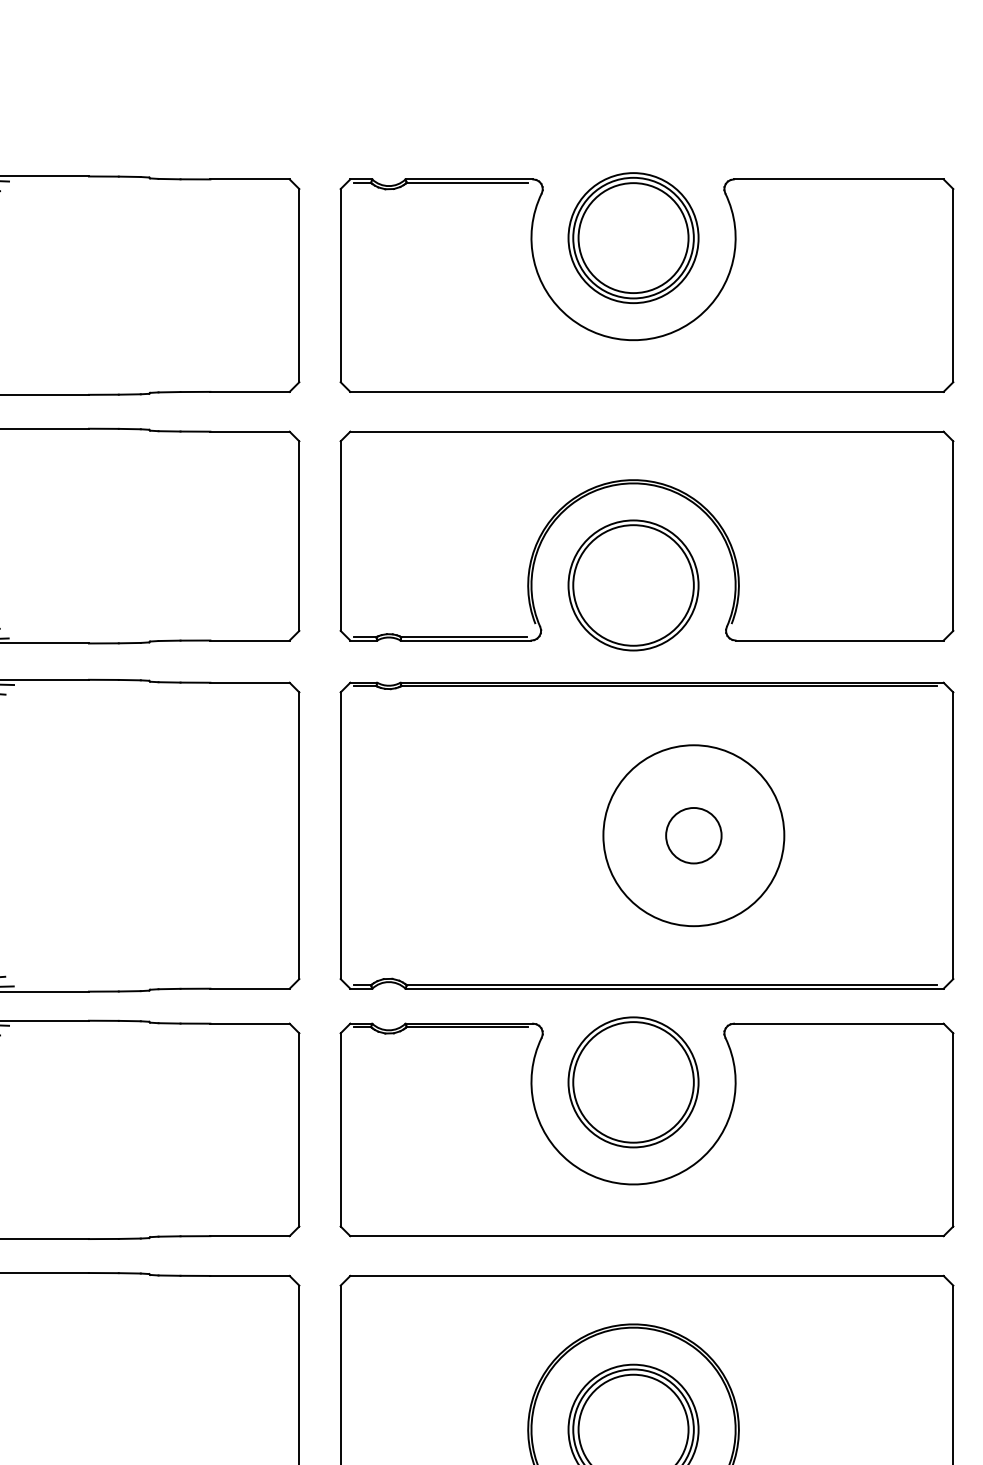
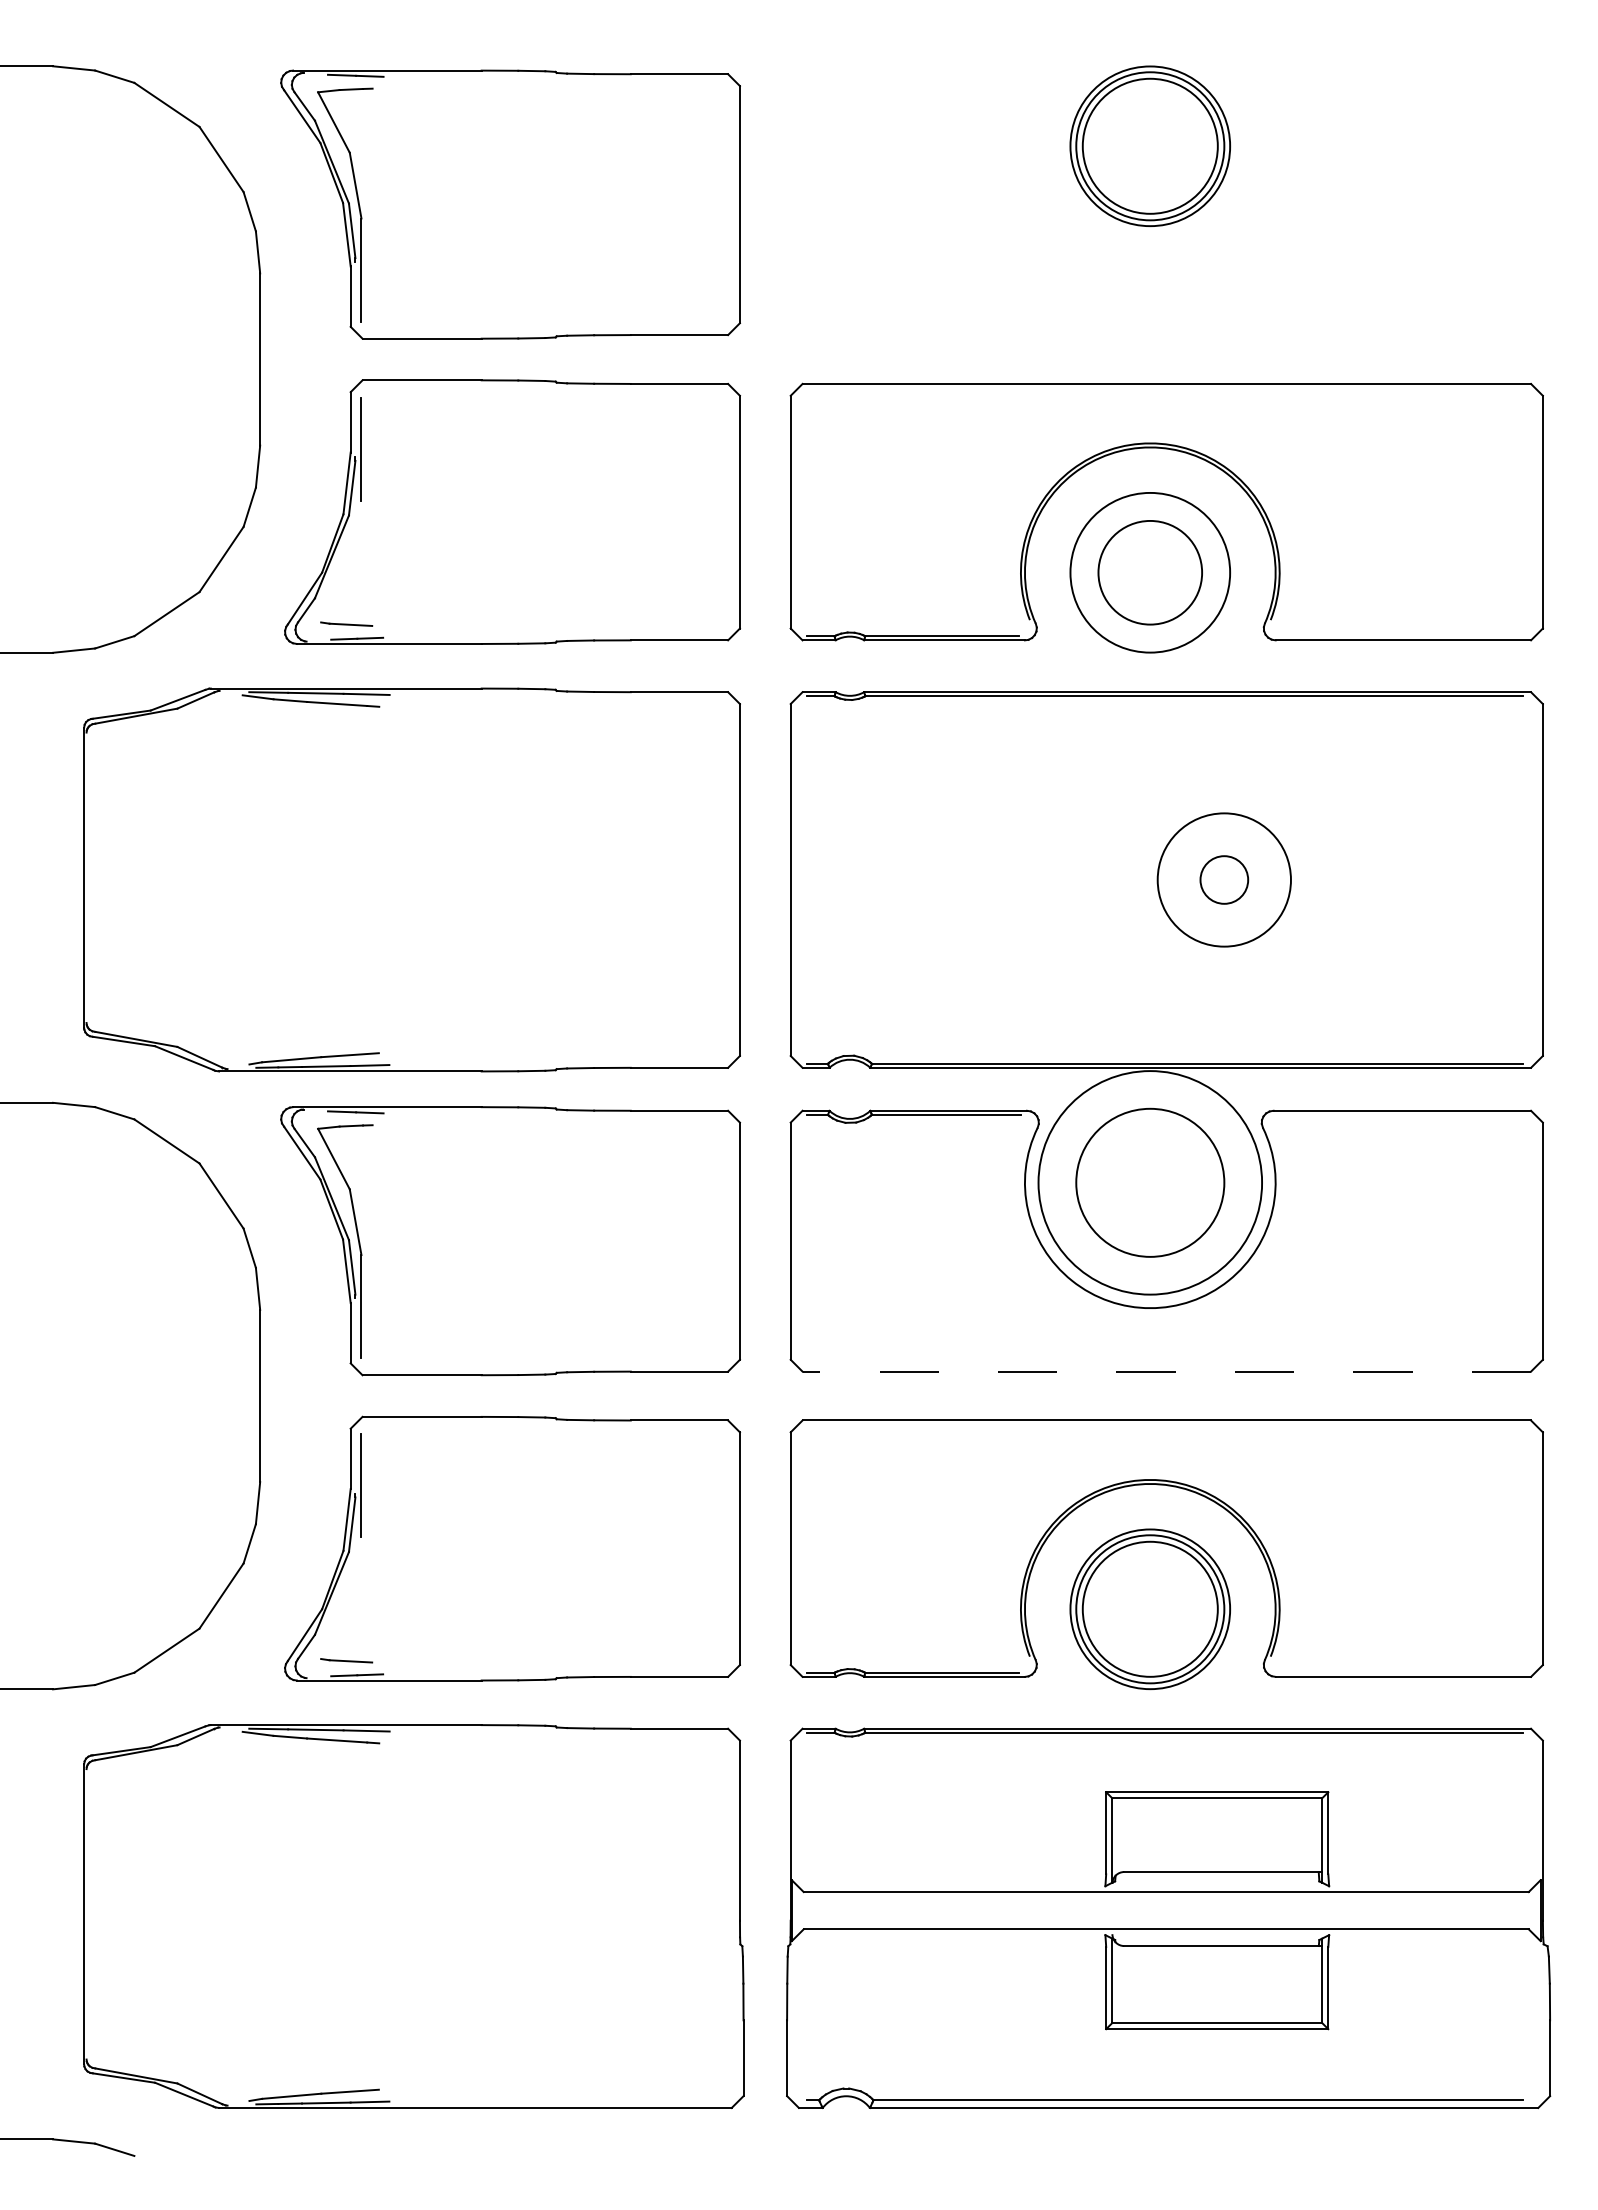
part: (658, 336) -> (1181, 266), removed
circle: (633, 585) -> (1150, 572), size x0.7
circle: (693, 835) -> (1224, 879), size x0.6
circle: (693, 835) -> (1224, 879), size x0.7
circle: (633, 1082) -> (1150, 1182), size x1.4
line: (646, 1236) -> (1166, 1371), solid -> dashed

